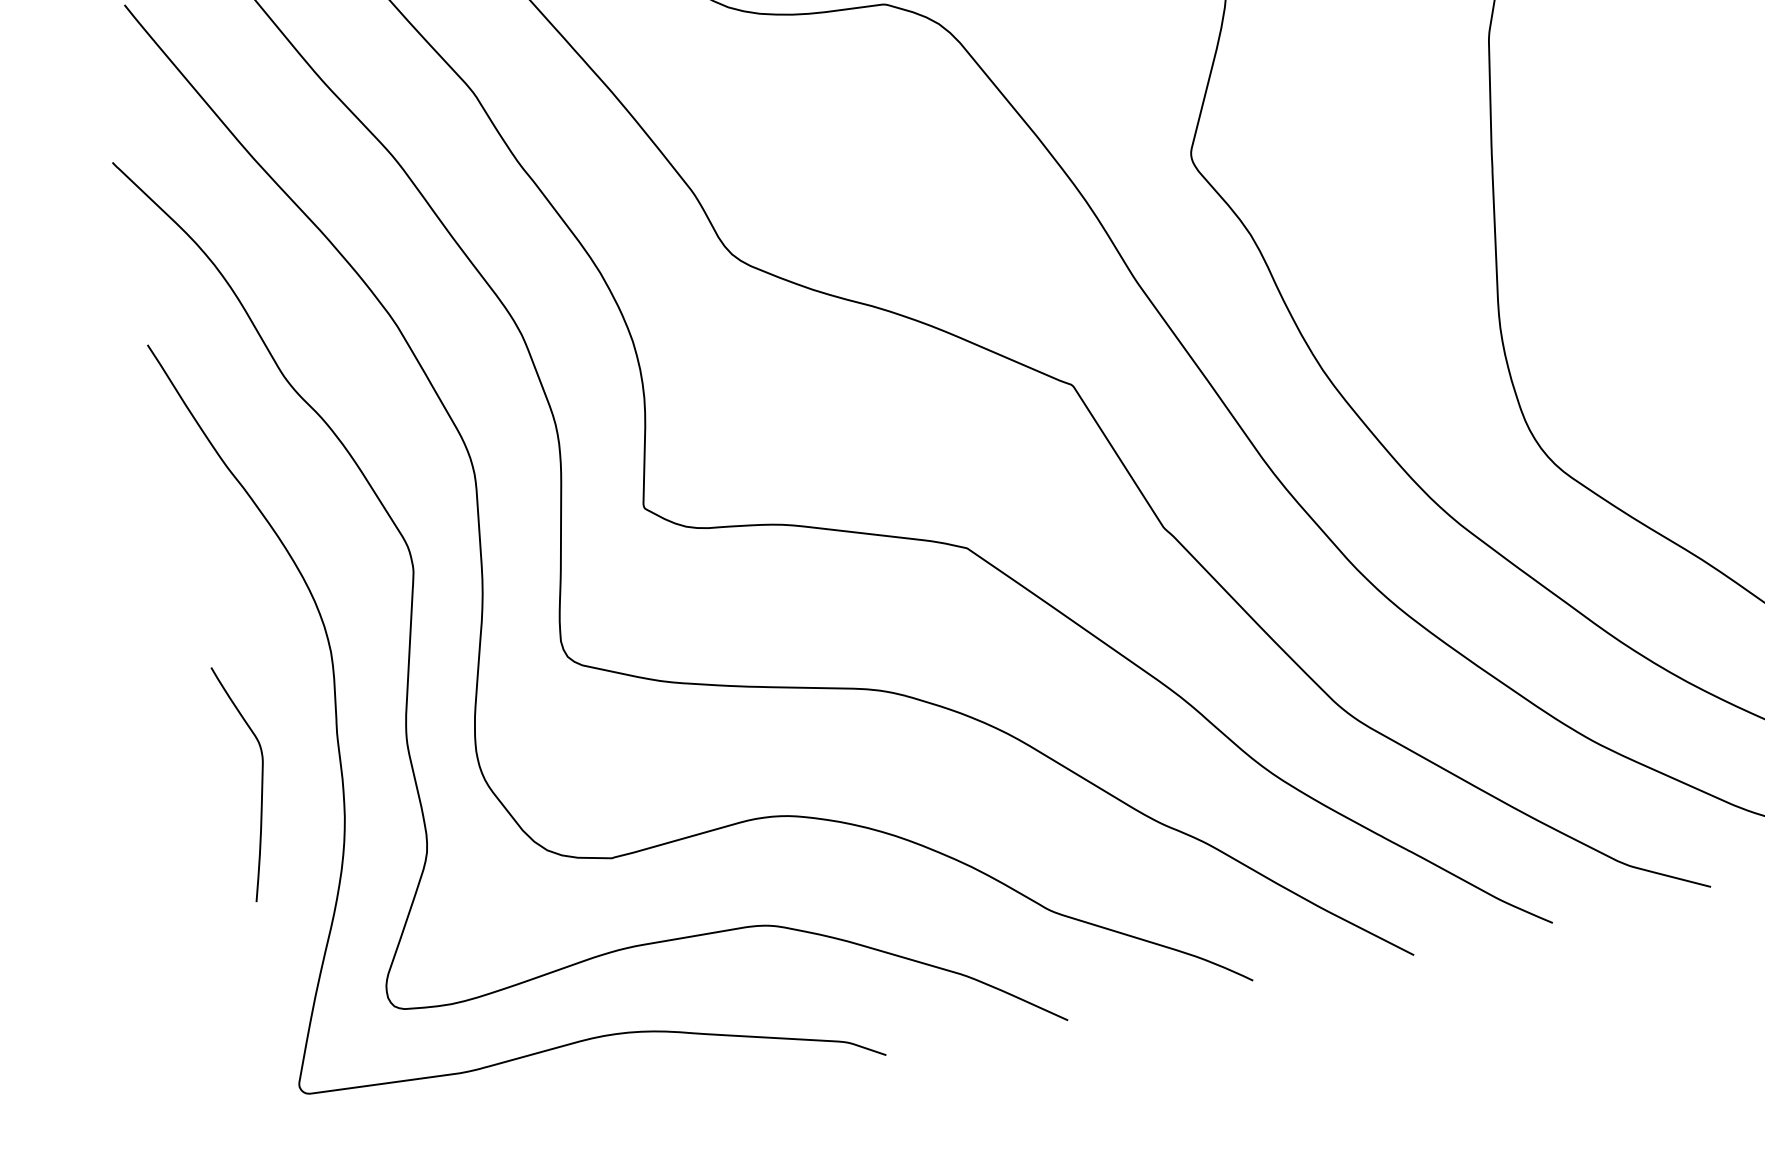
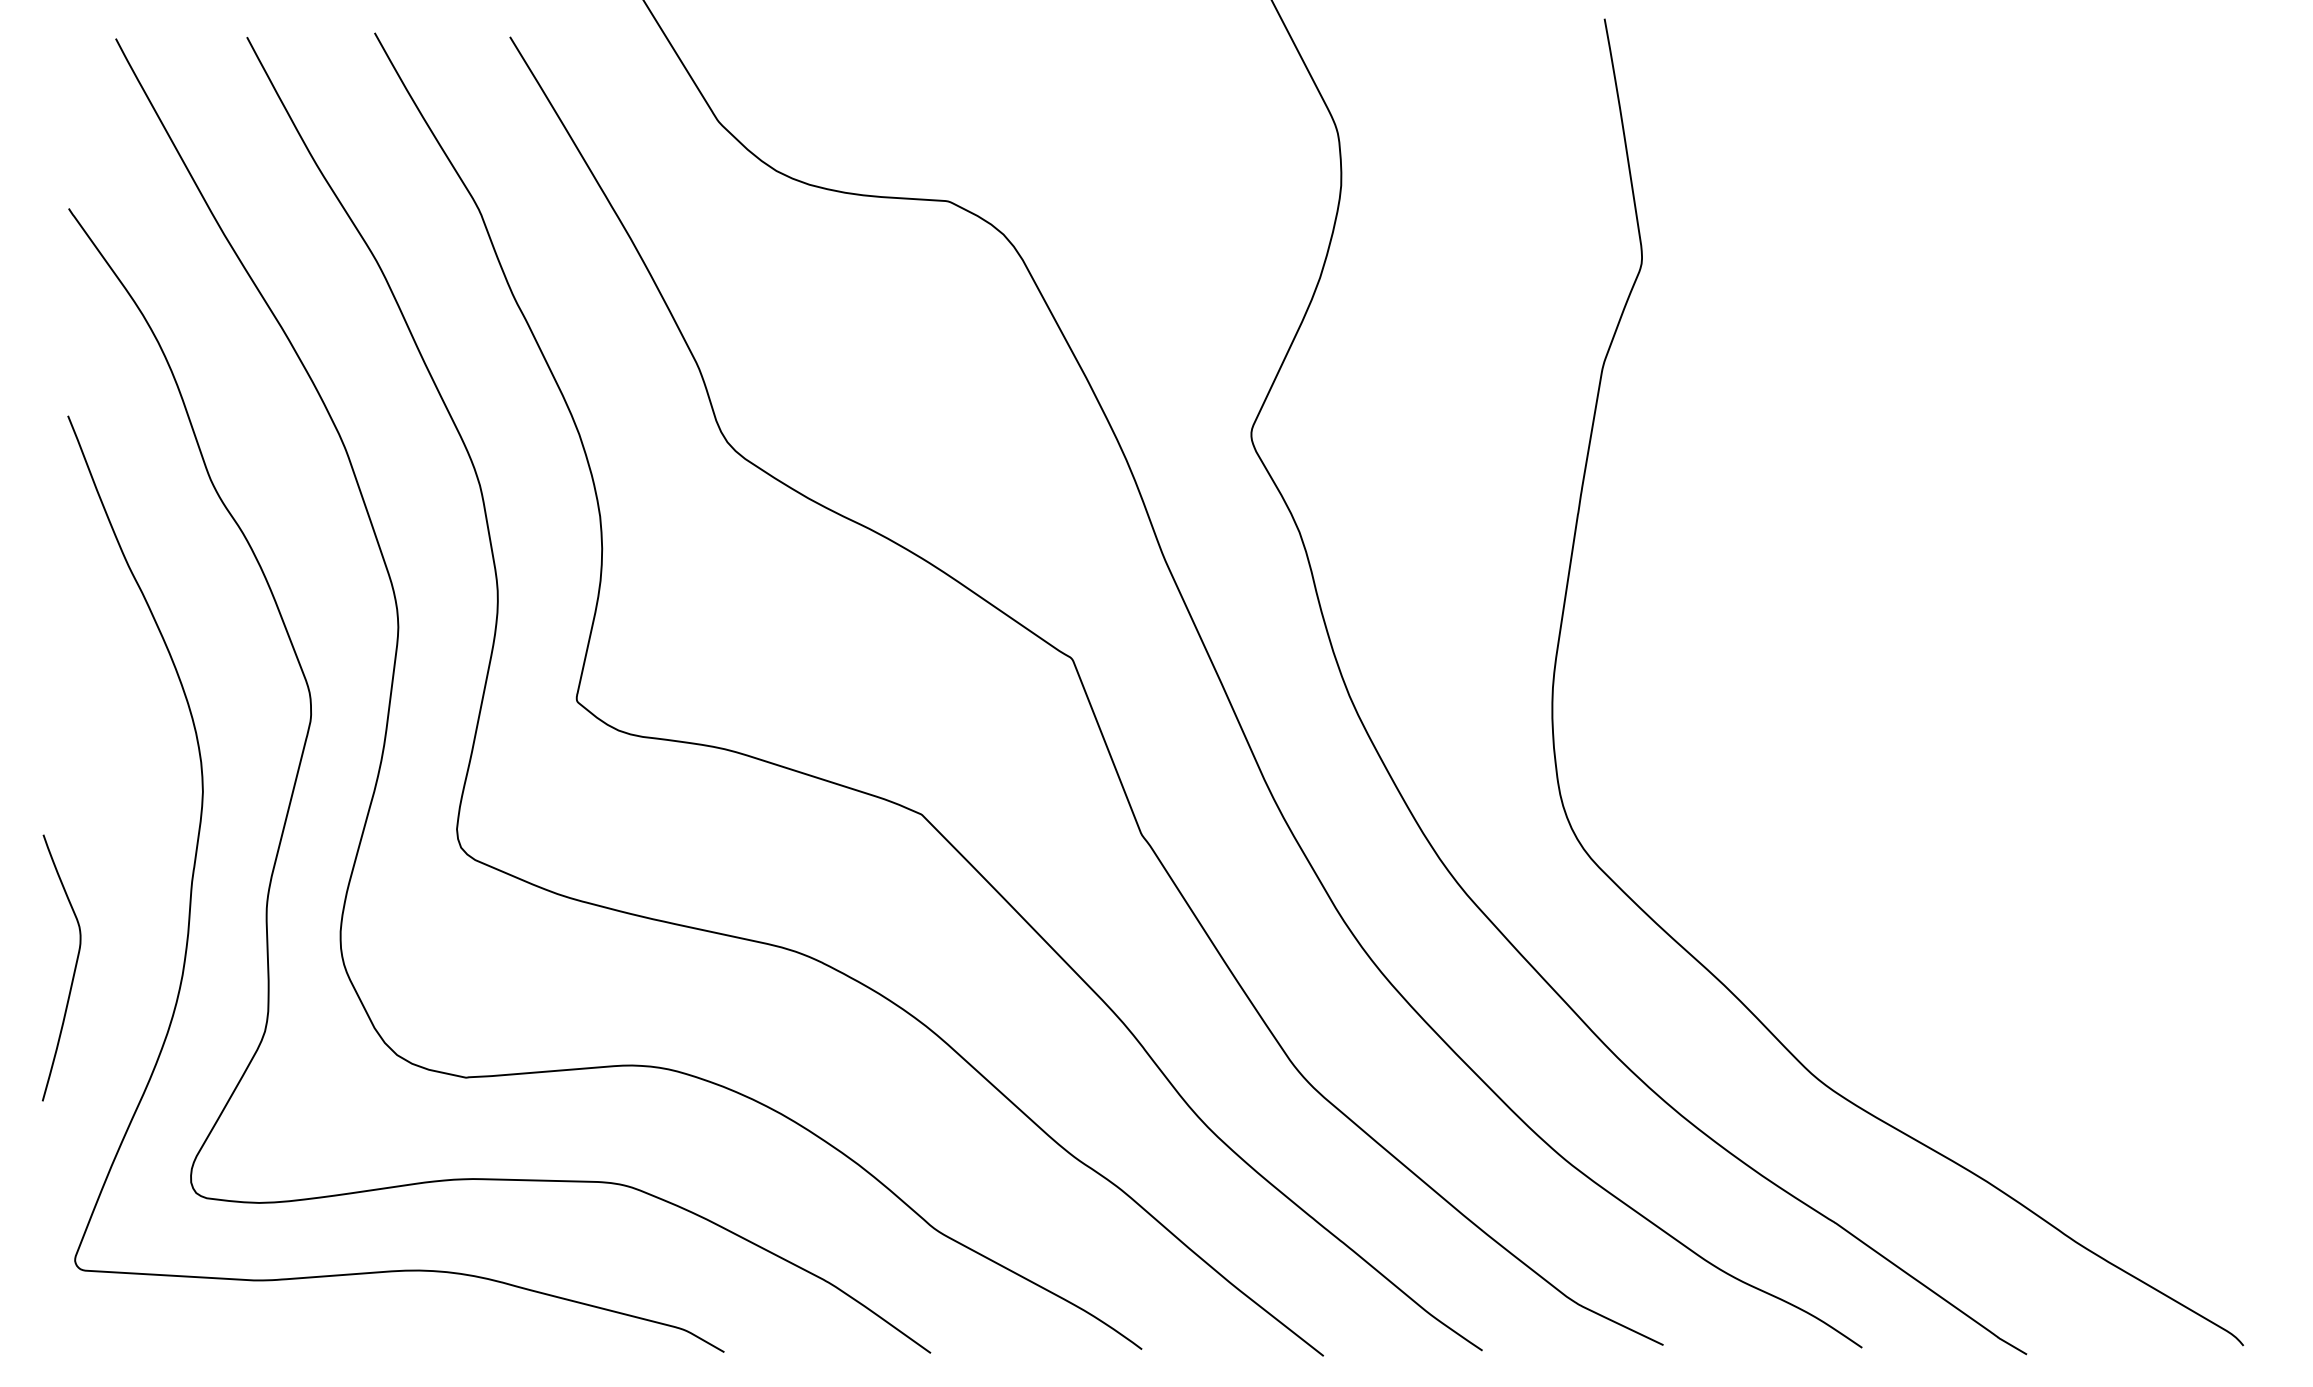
curve: (261, 782) -> (73, 971), moved

